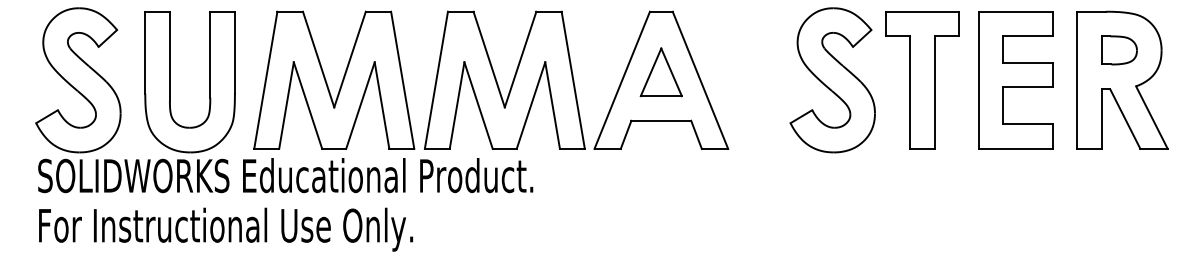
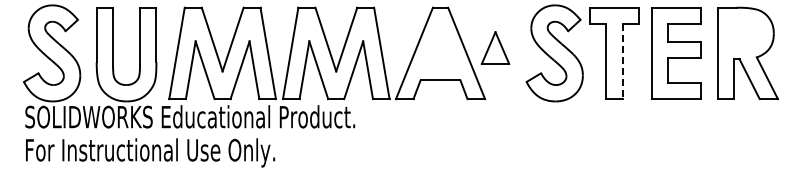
part: (1119, 50) -> (745, 33), removed
part: (661, 71) -> (495, 47), moved
line: (934, 93) -> (622, 62), solid -> dashed

